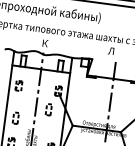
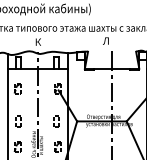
part: (48, 109) -> (56, 121), moved

